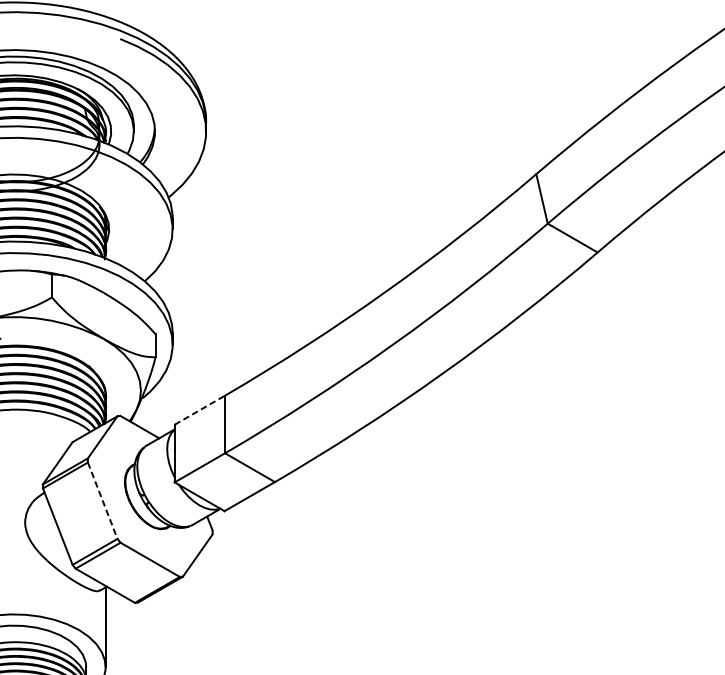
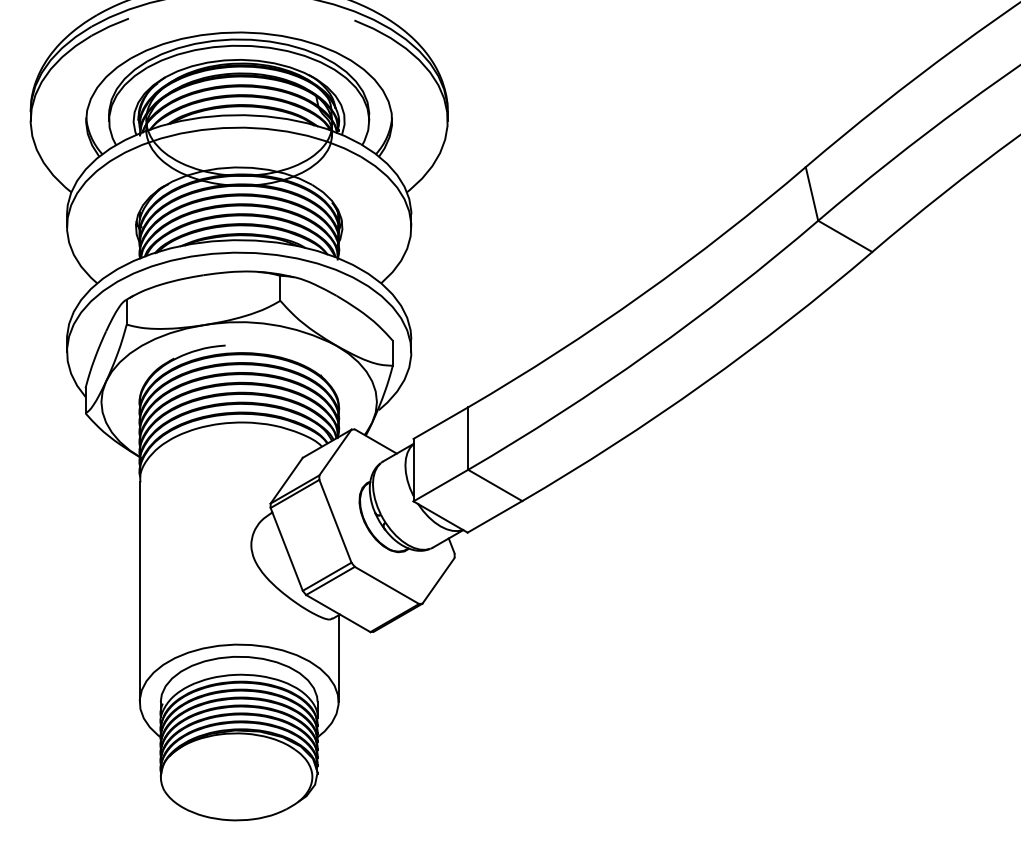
line: (199, 410) -> (440, 423), dashed -> solid
line: (102, 500) -> (335, 521), dashed -> solid

